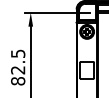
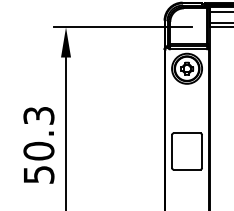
text: (18, 67) -> (39, 145), 82.5 -> 50.3

